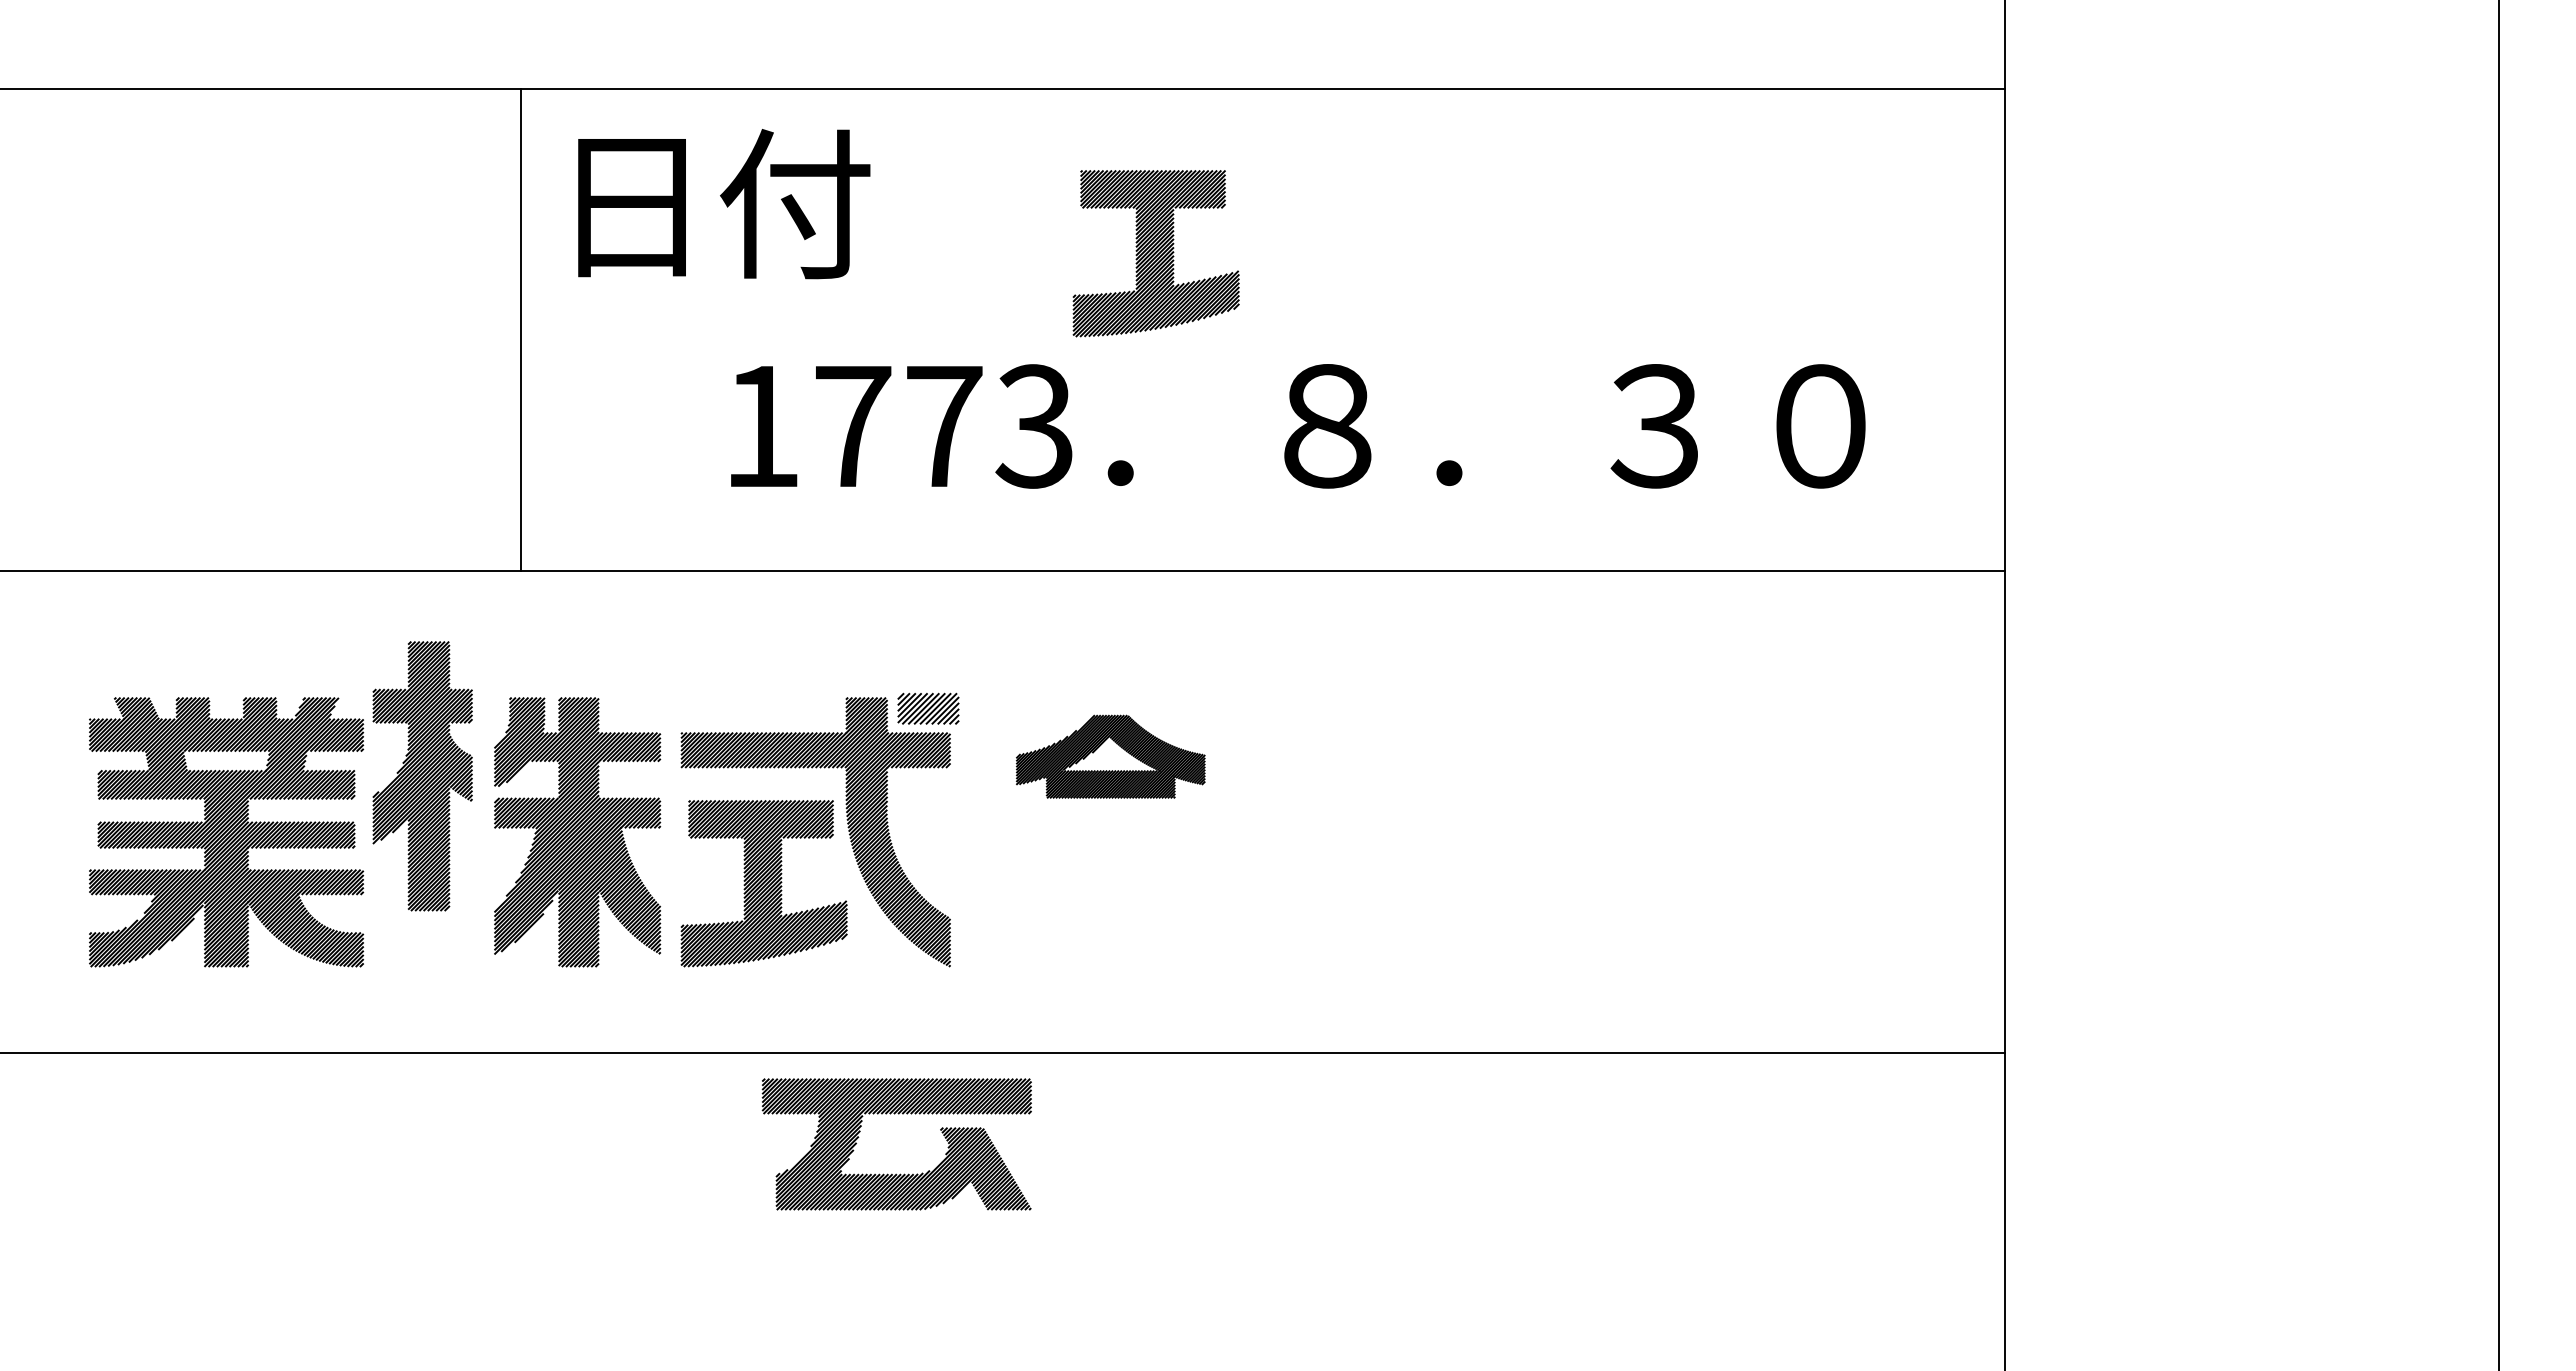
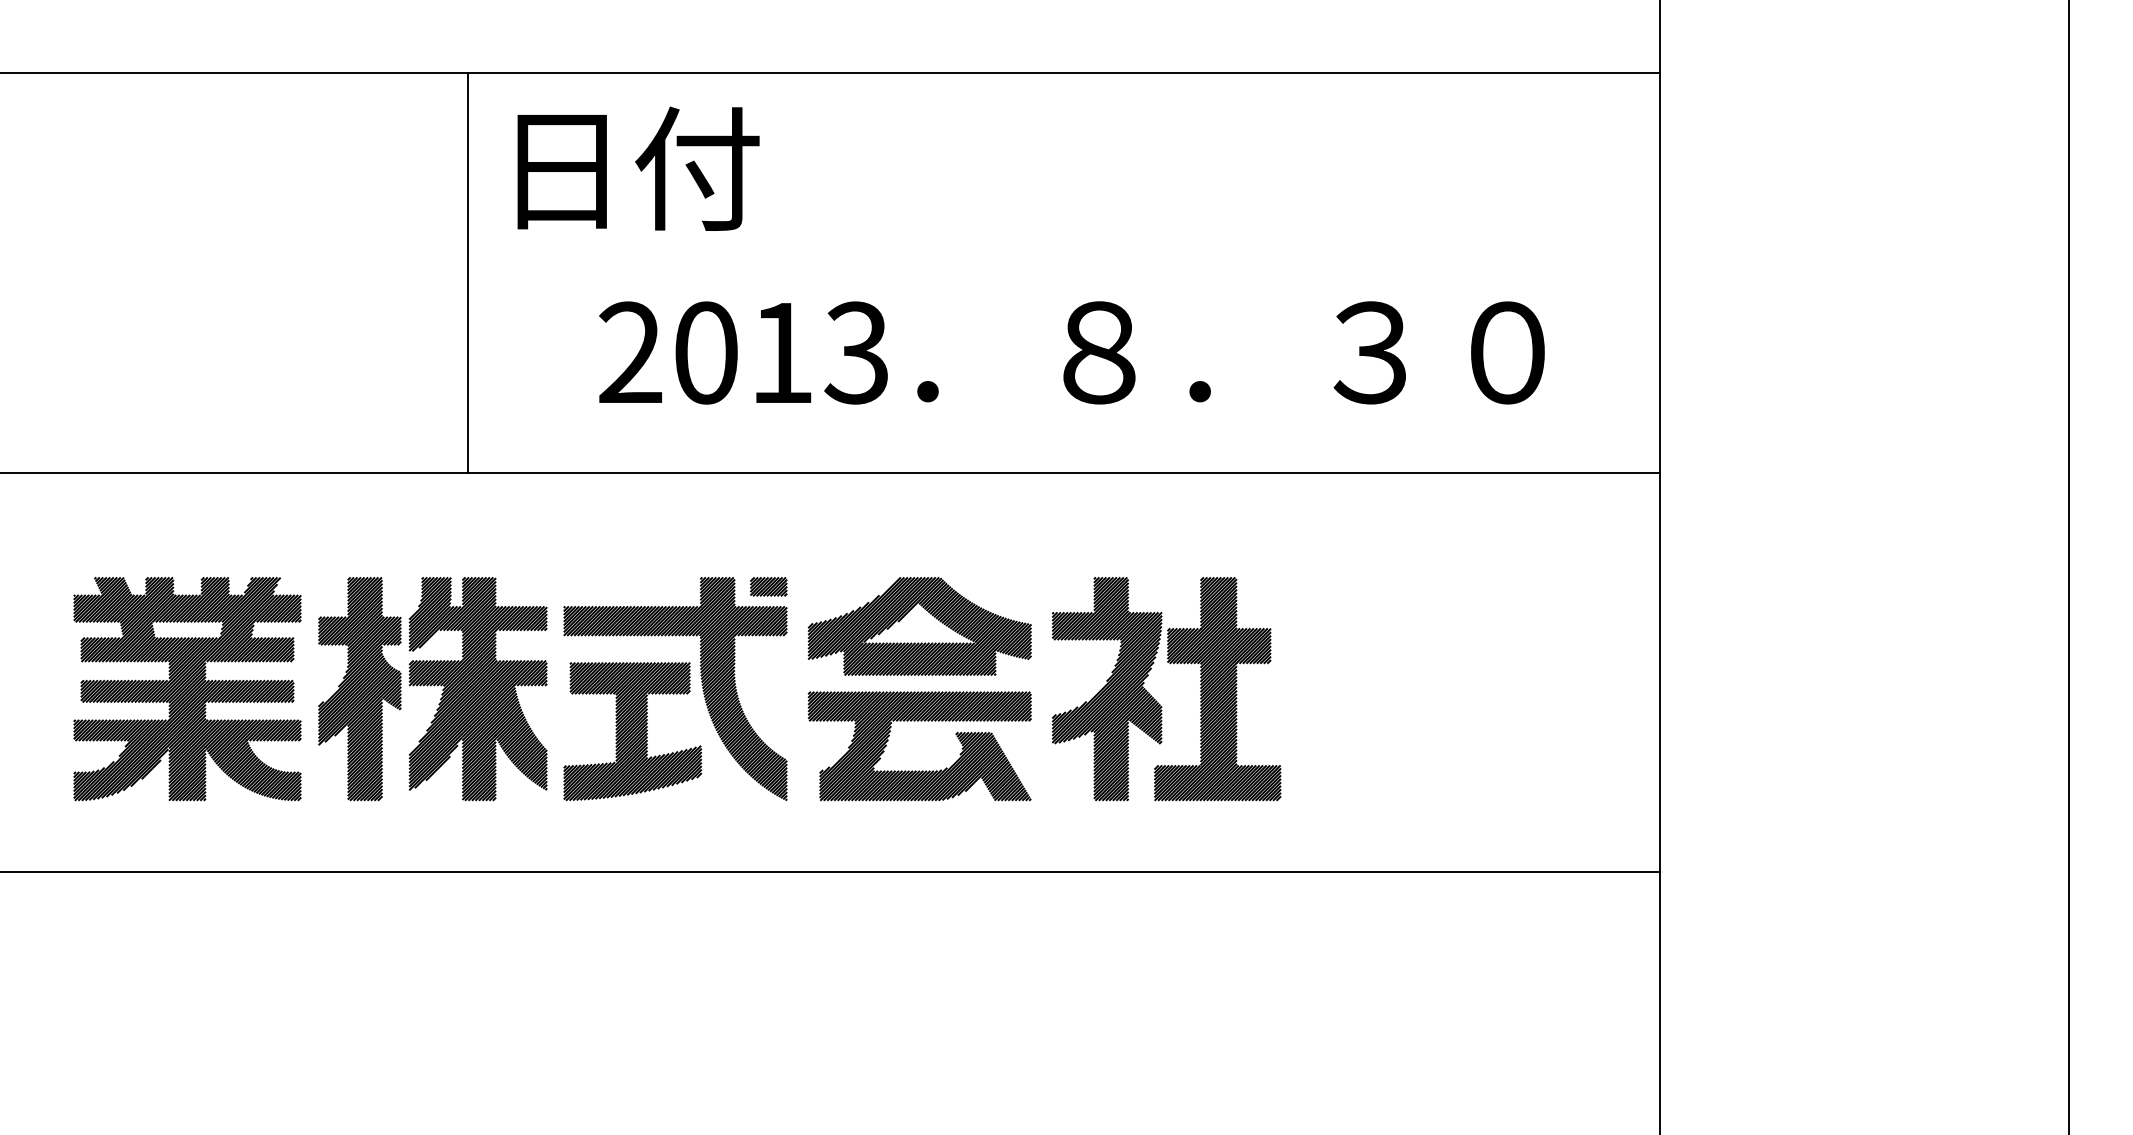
text: (724, 204) -> (638, 169), moved
part: (1155, 253) -> (956, 209), removed
line: (521, 329) -> (468, 272), moved
text: (852, 426) -> (705, 353), 1773 -> 2013
part: (928, 708) -> (768, 586), size x0.71
part: (1110, 756) -> (919, 626), size x1.43
part: (422, 776) -> (359, 689), moved
part: (1395, 845) -> (1155, 699), added
part: (896, 1173) -> (919, 770), moved

